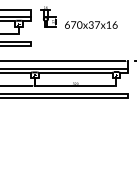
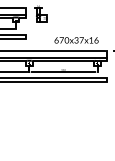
text: (91, 24) -> (76, 39), moved

